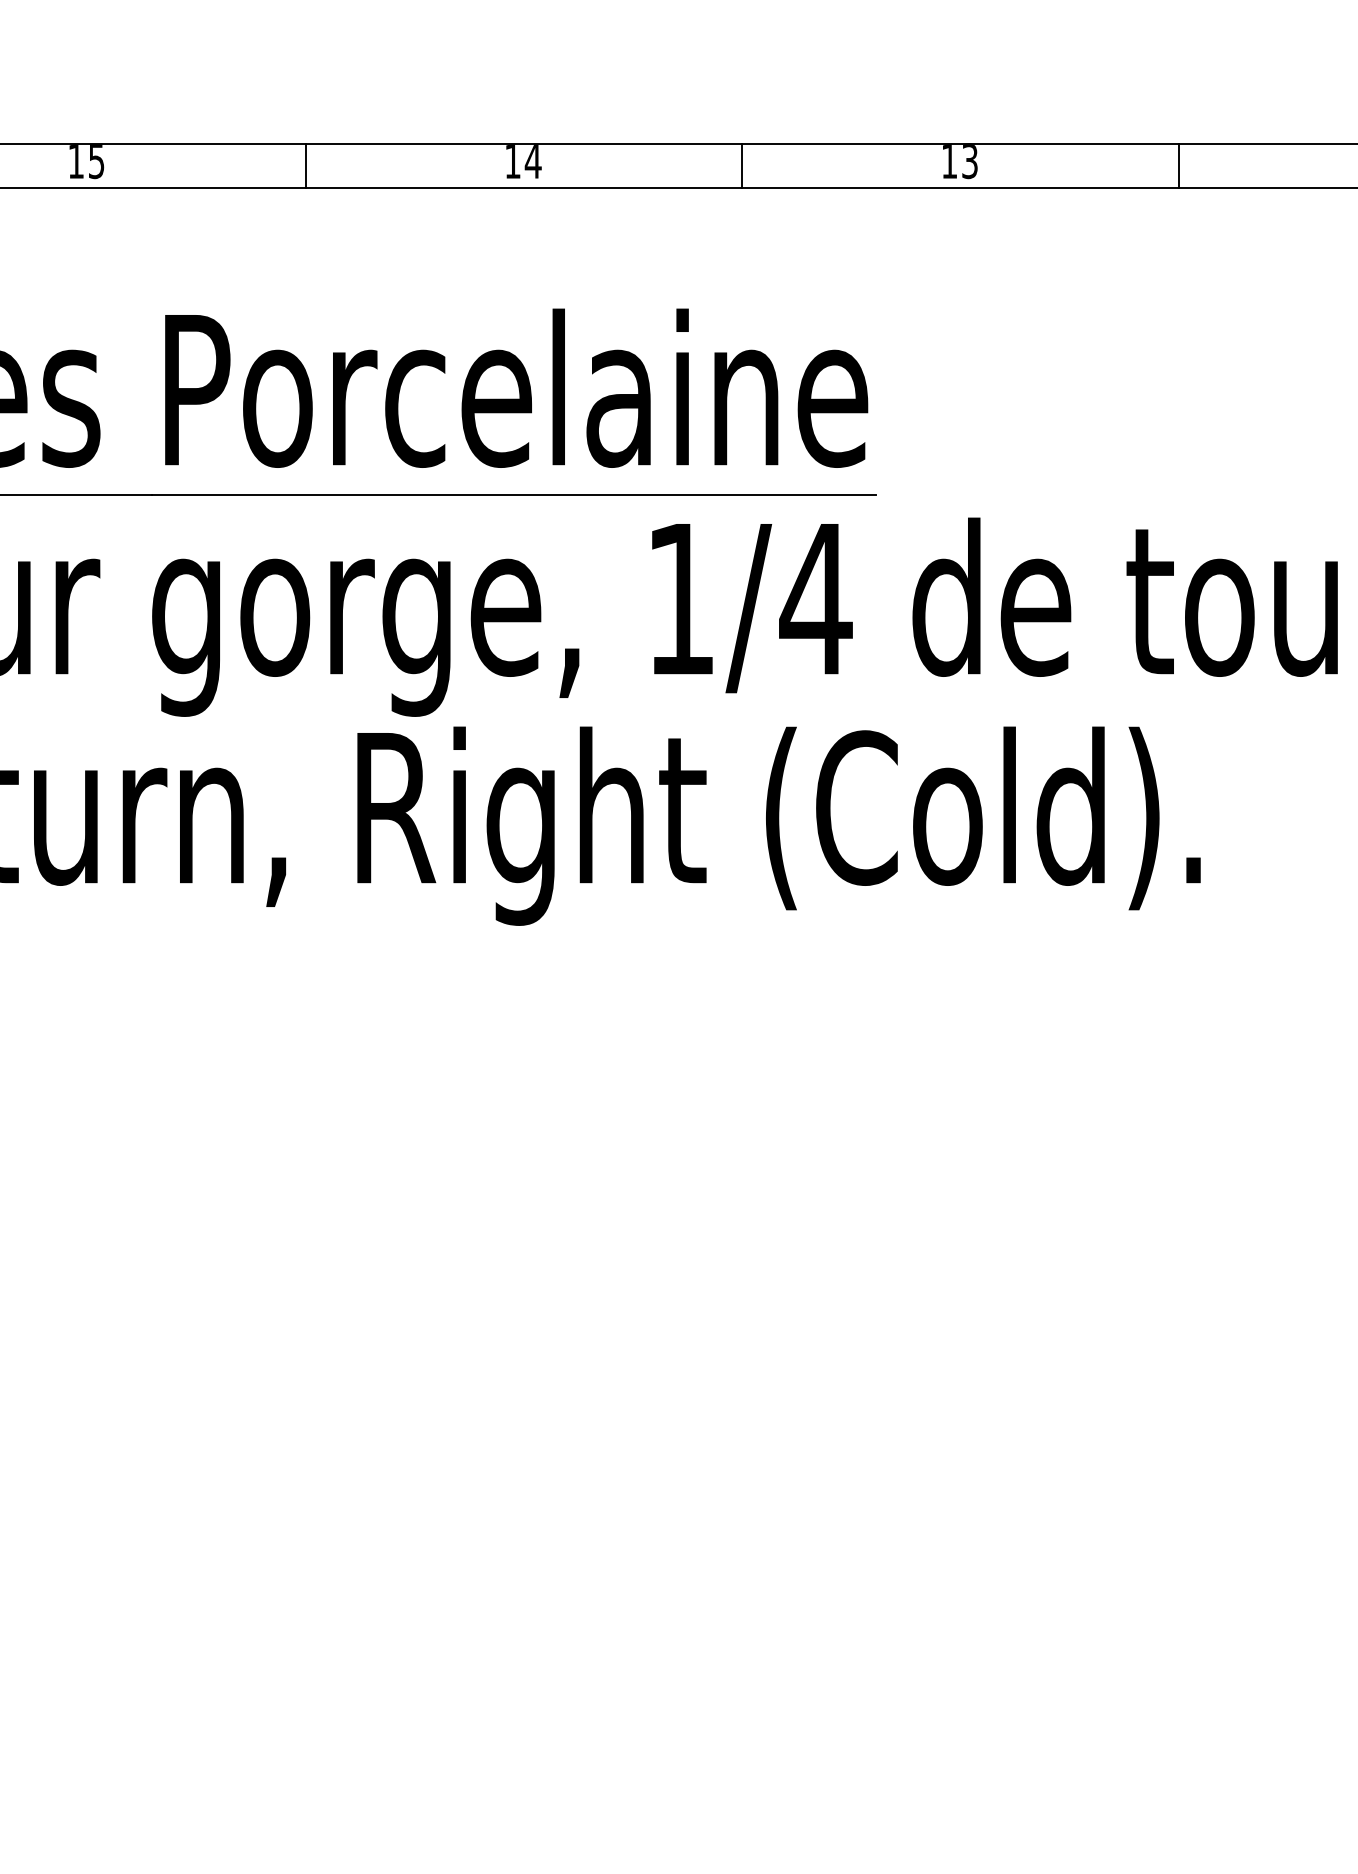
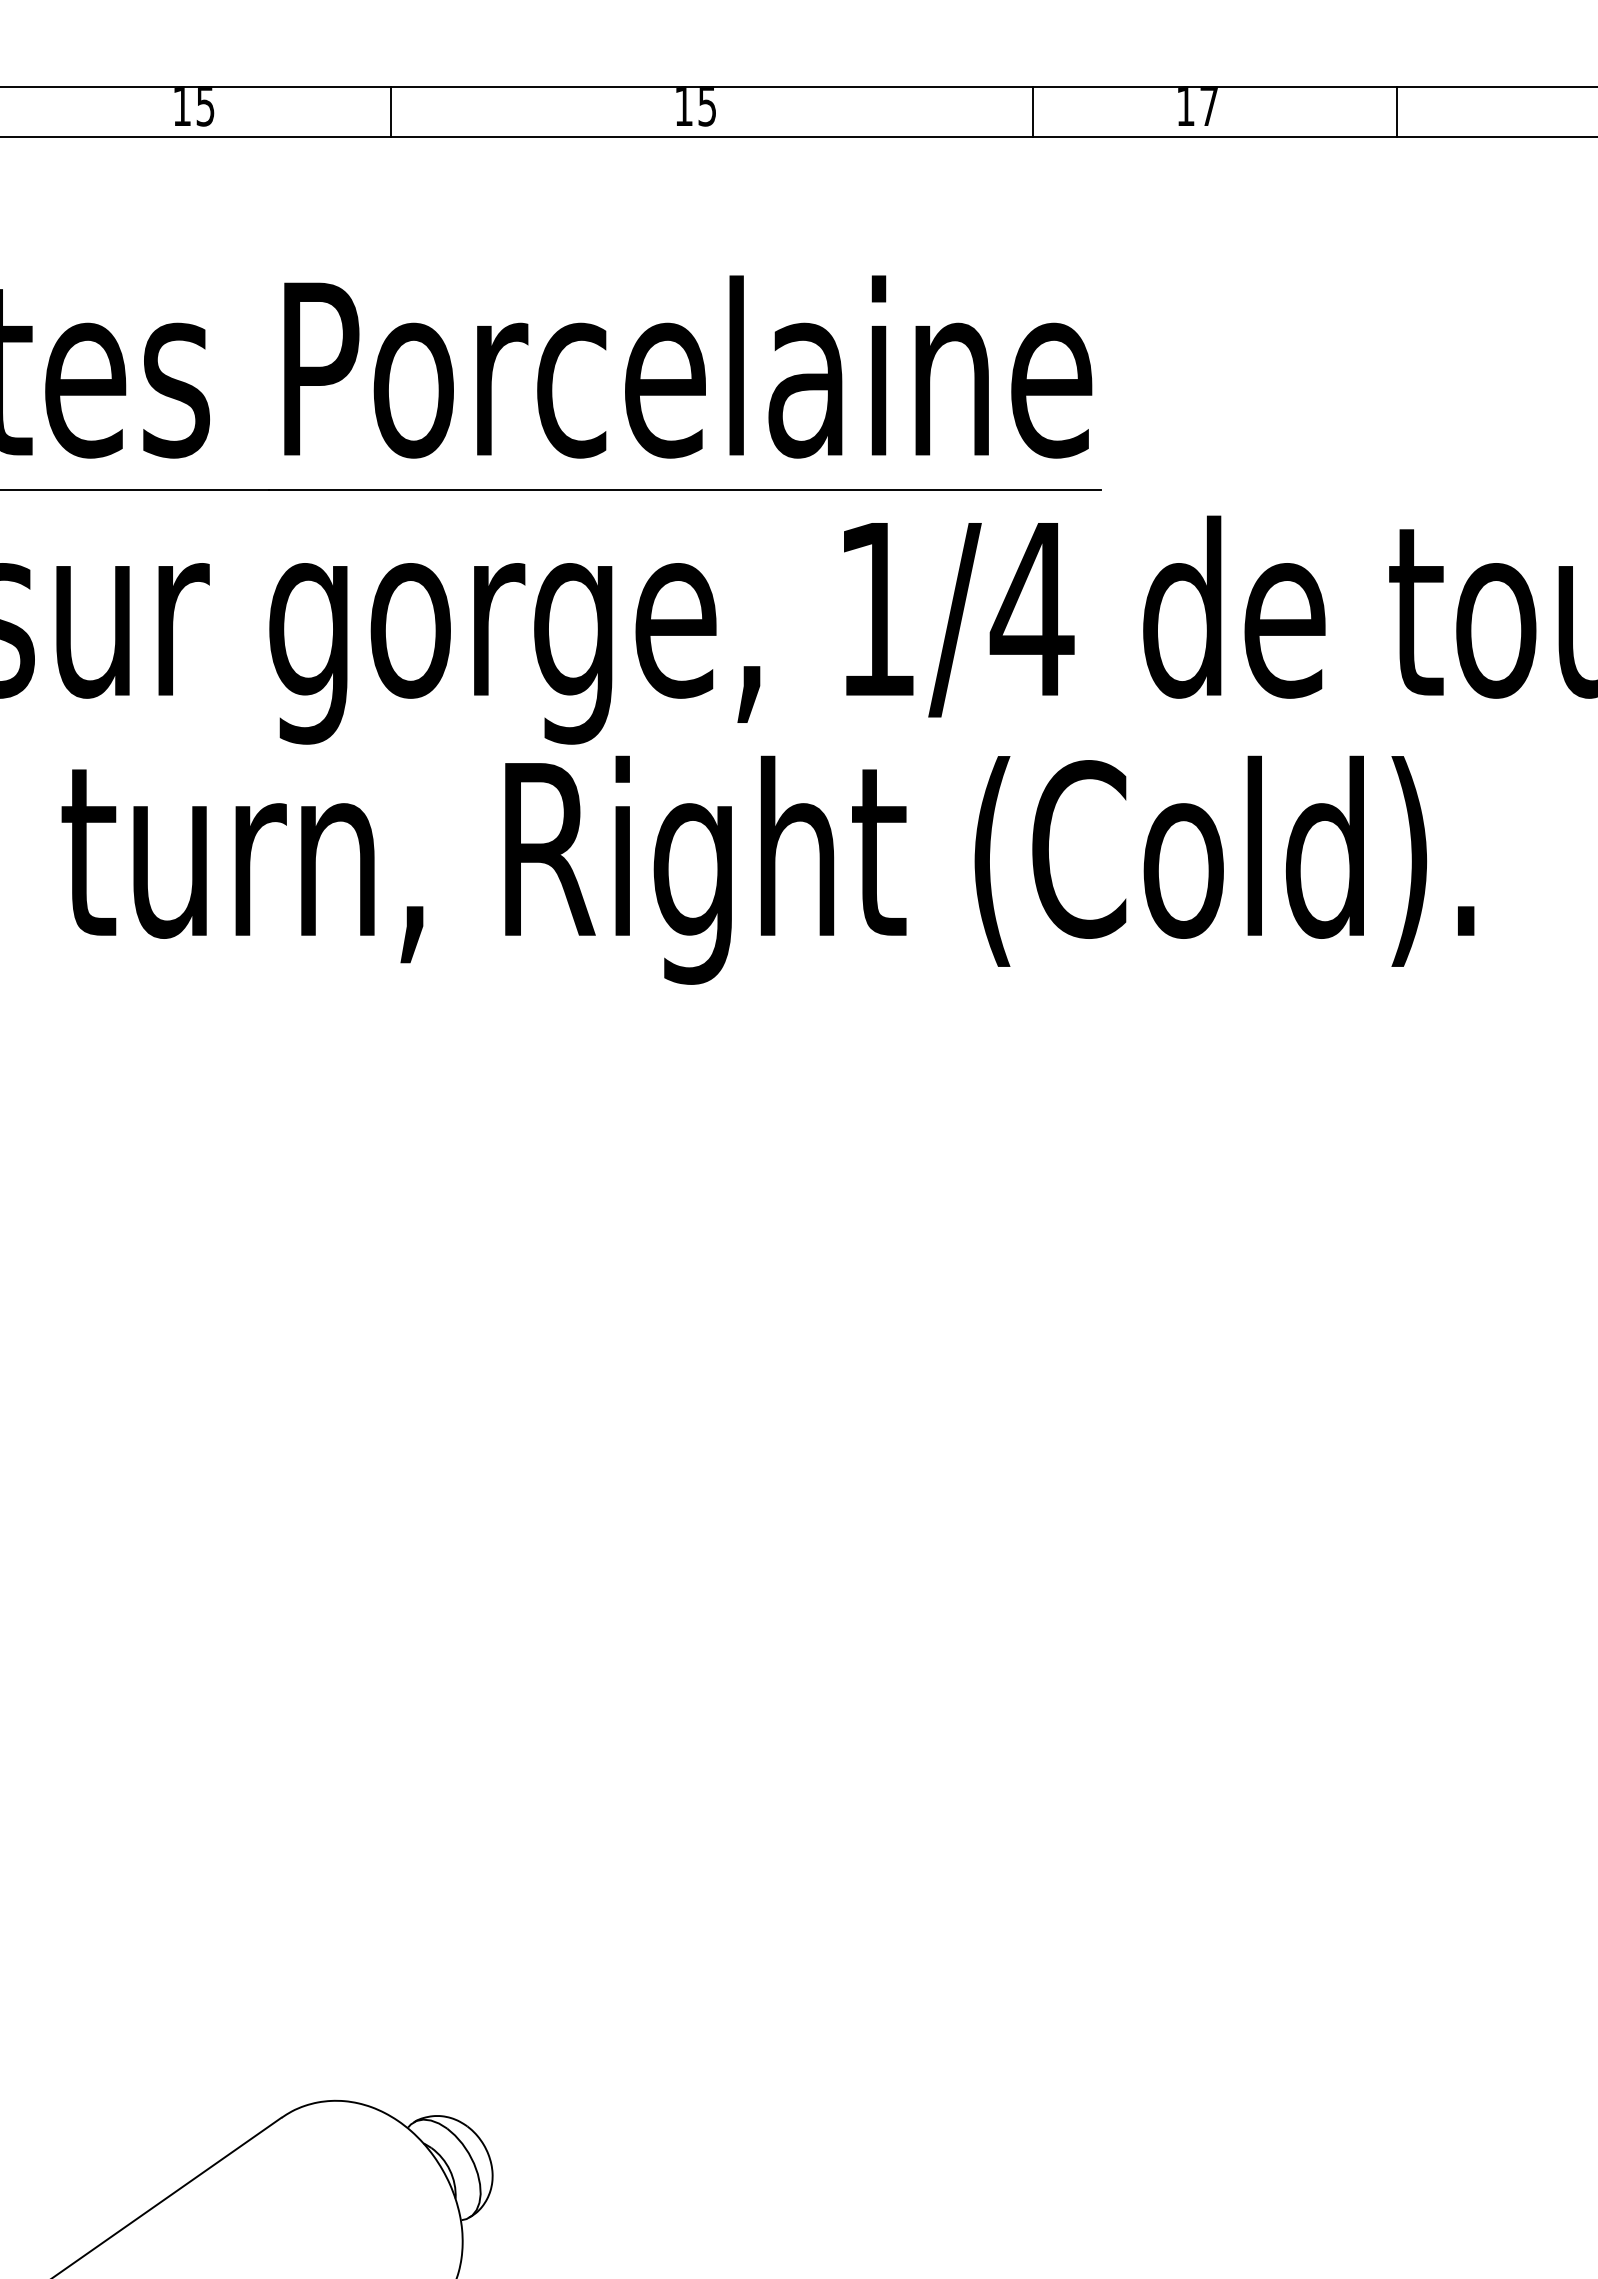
text: (969, 160) -> (1208, 105), 13 -> 17
text: (533, 162) -> (707, 107), 14 -> 15
line: (305, 165) -> (390, 111), moved
line: (742, 165) -> (1033, 111), moved
line: (1179, 165) -> (1397, 111), moved

